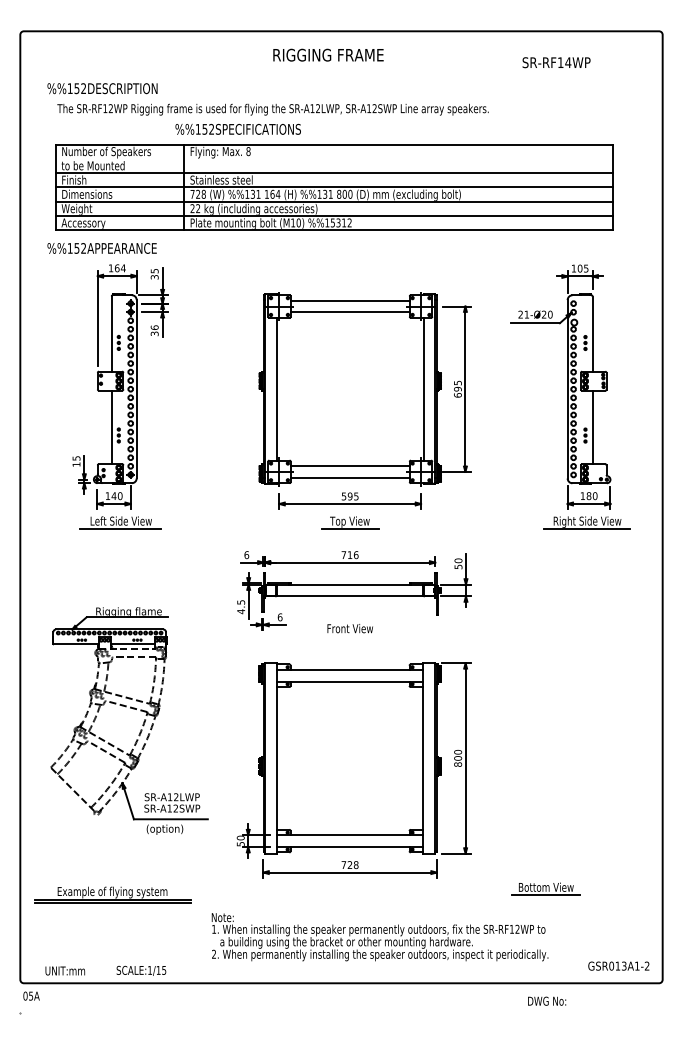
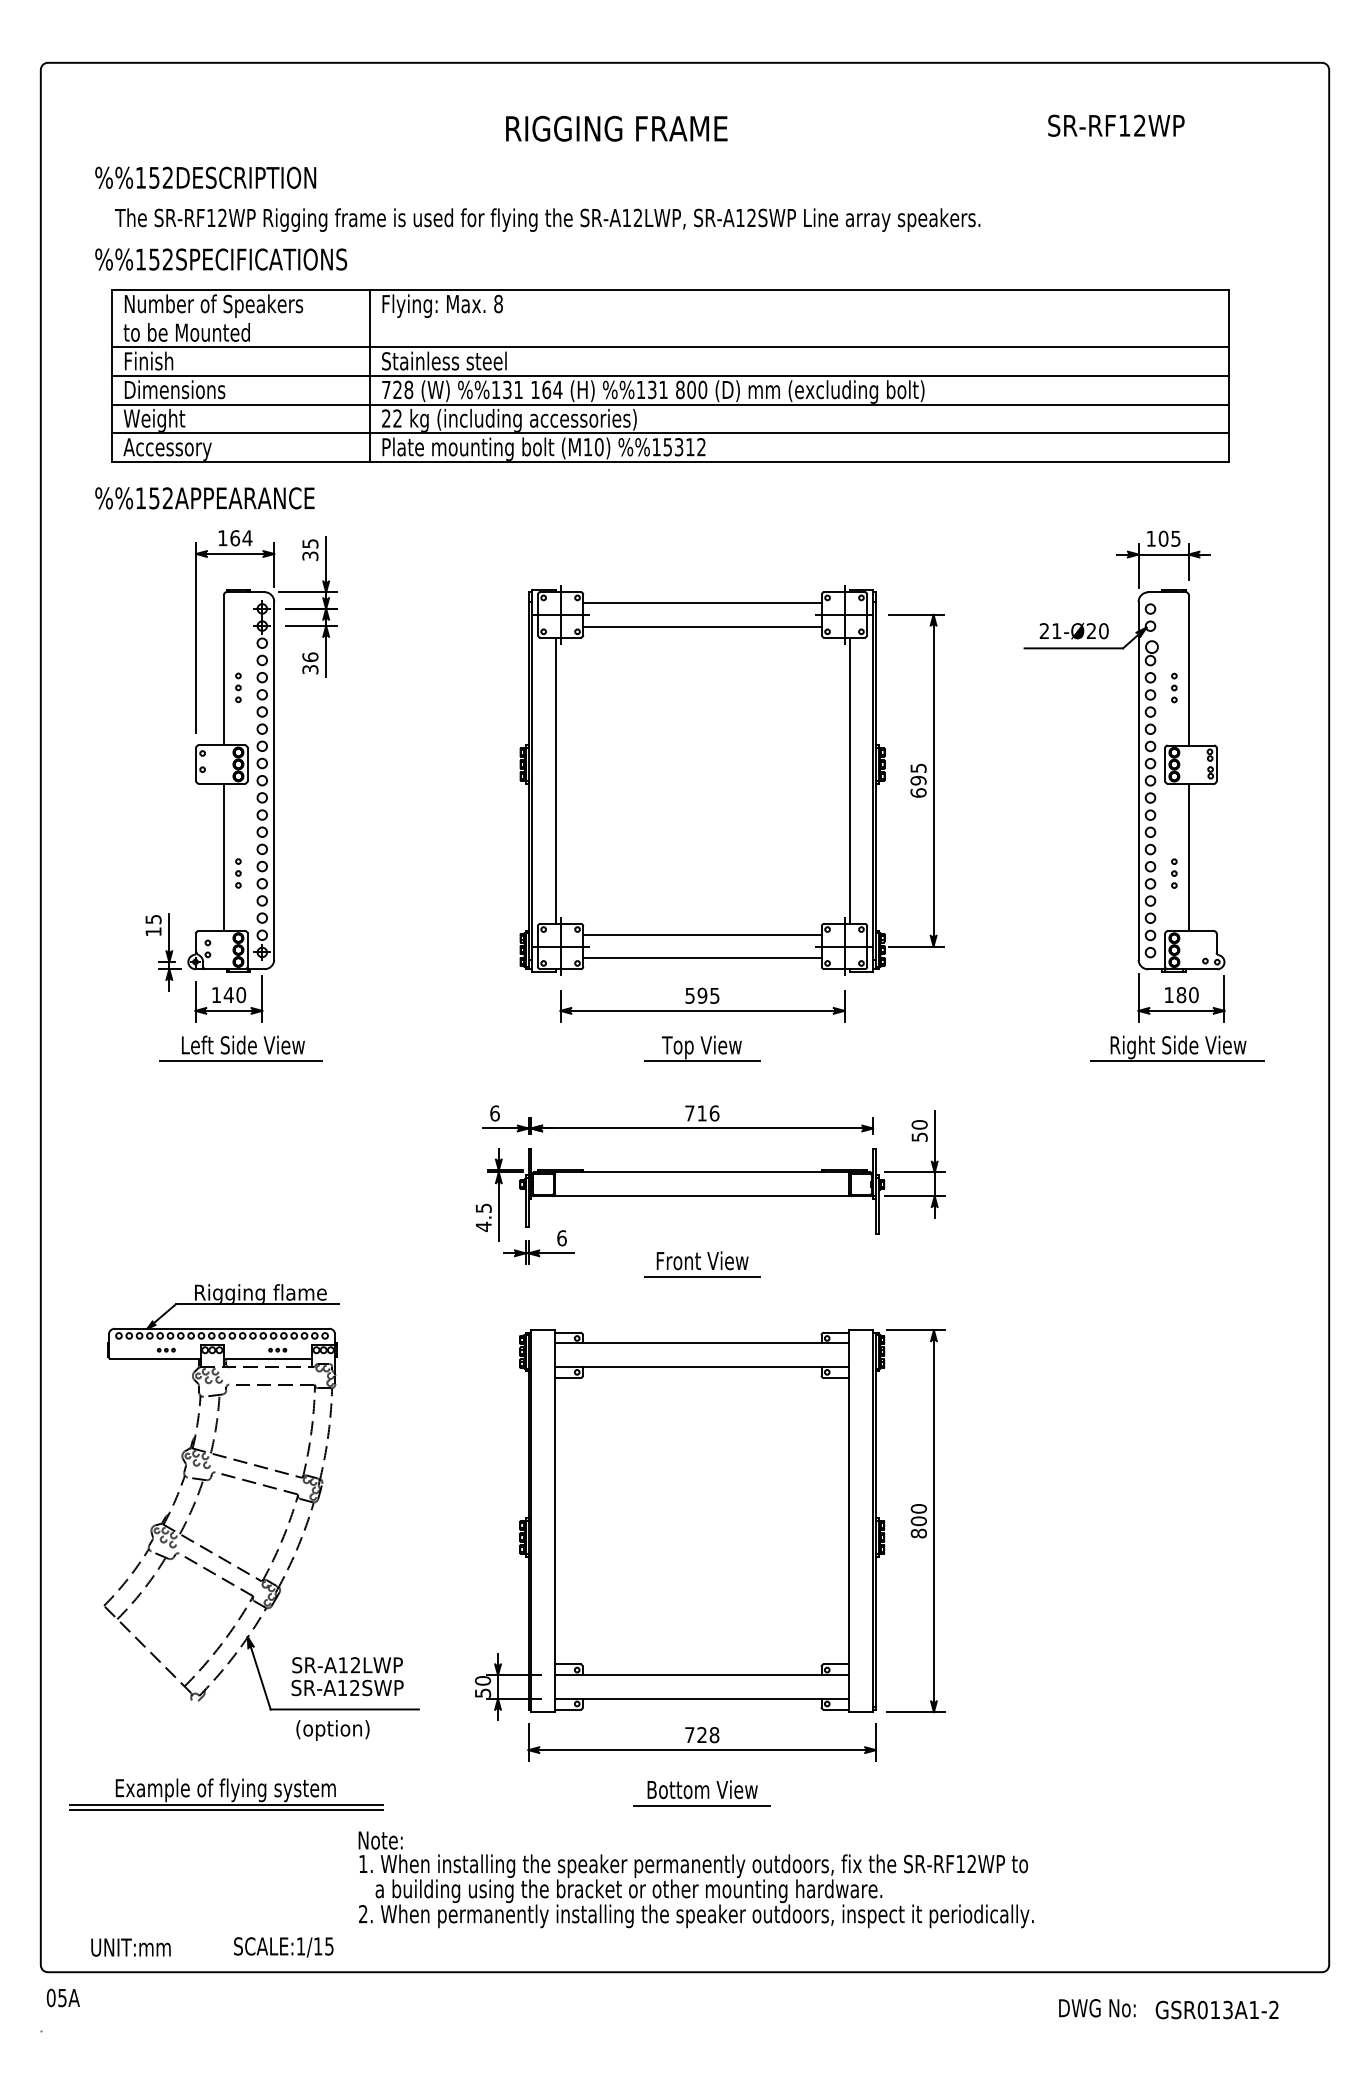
text: (328, 54) -> (616, 127), moved
text: (568, 62) -> (1140, 125), SR-RF14WP -> SR-RF12WP
text: (237, 128) -> (219, 257), moved
line: (349, 636) -> (701, 1276), added
part: (133, 709) -> (269, 1489), moved
part: (545, 888) -> (701, 1792), moved
text: (379, 937) -> (695, 1880), moved
text: (618, 965) -> (1216, 2008), moved

